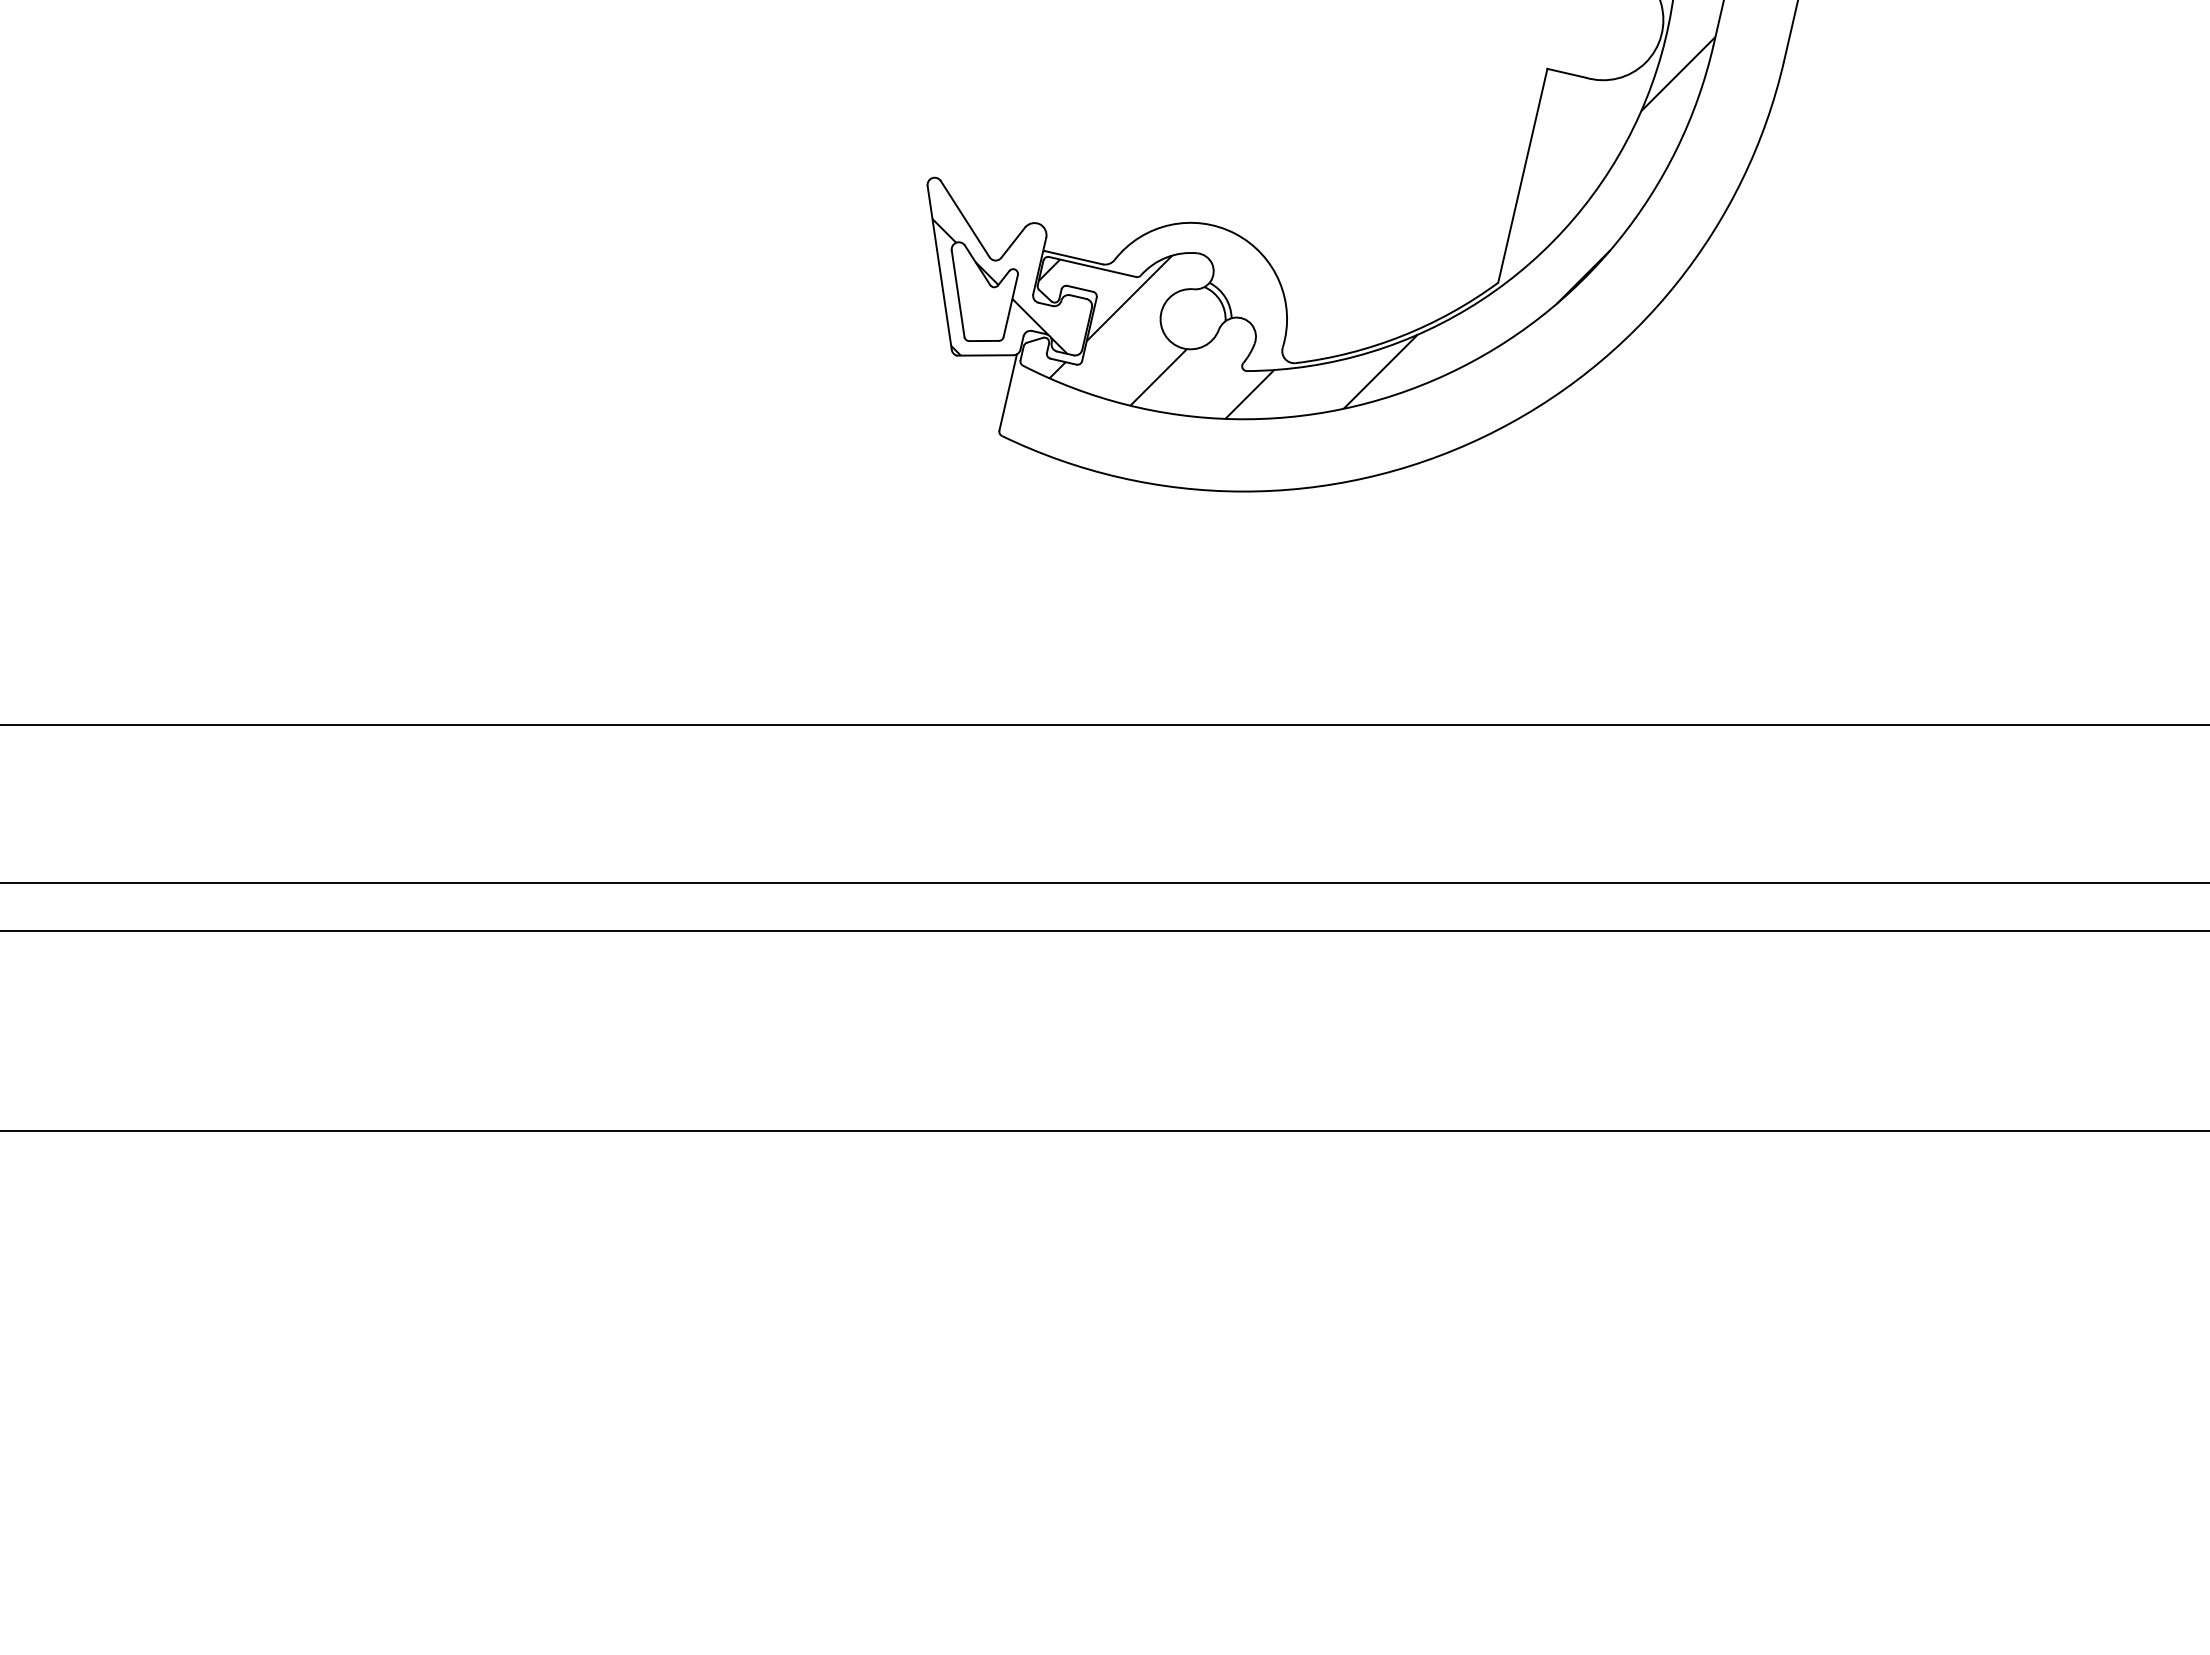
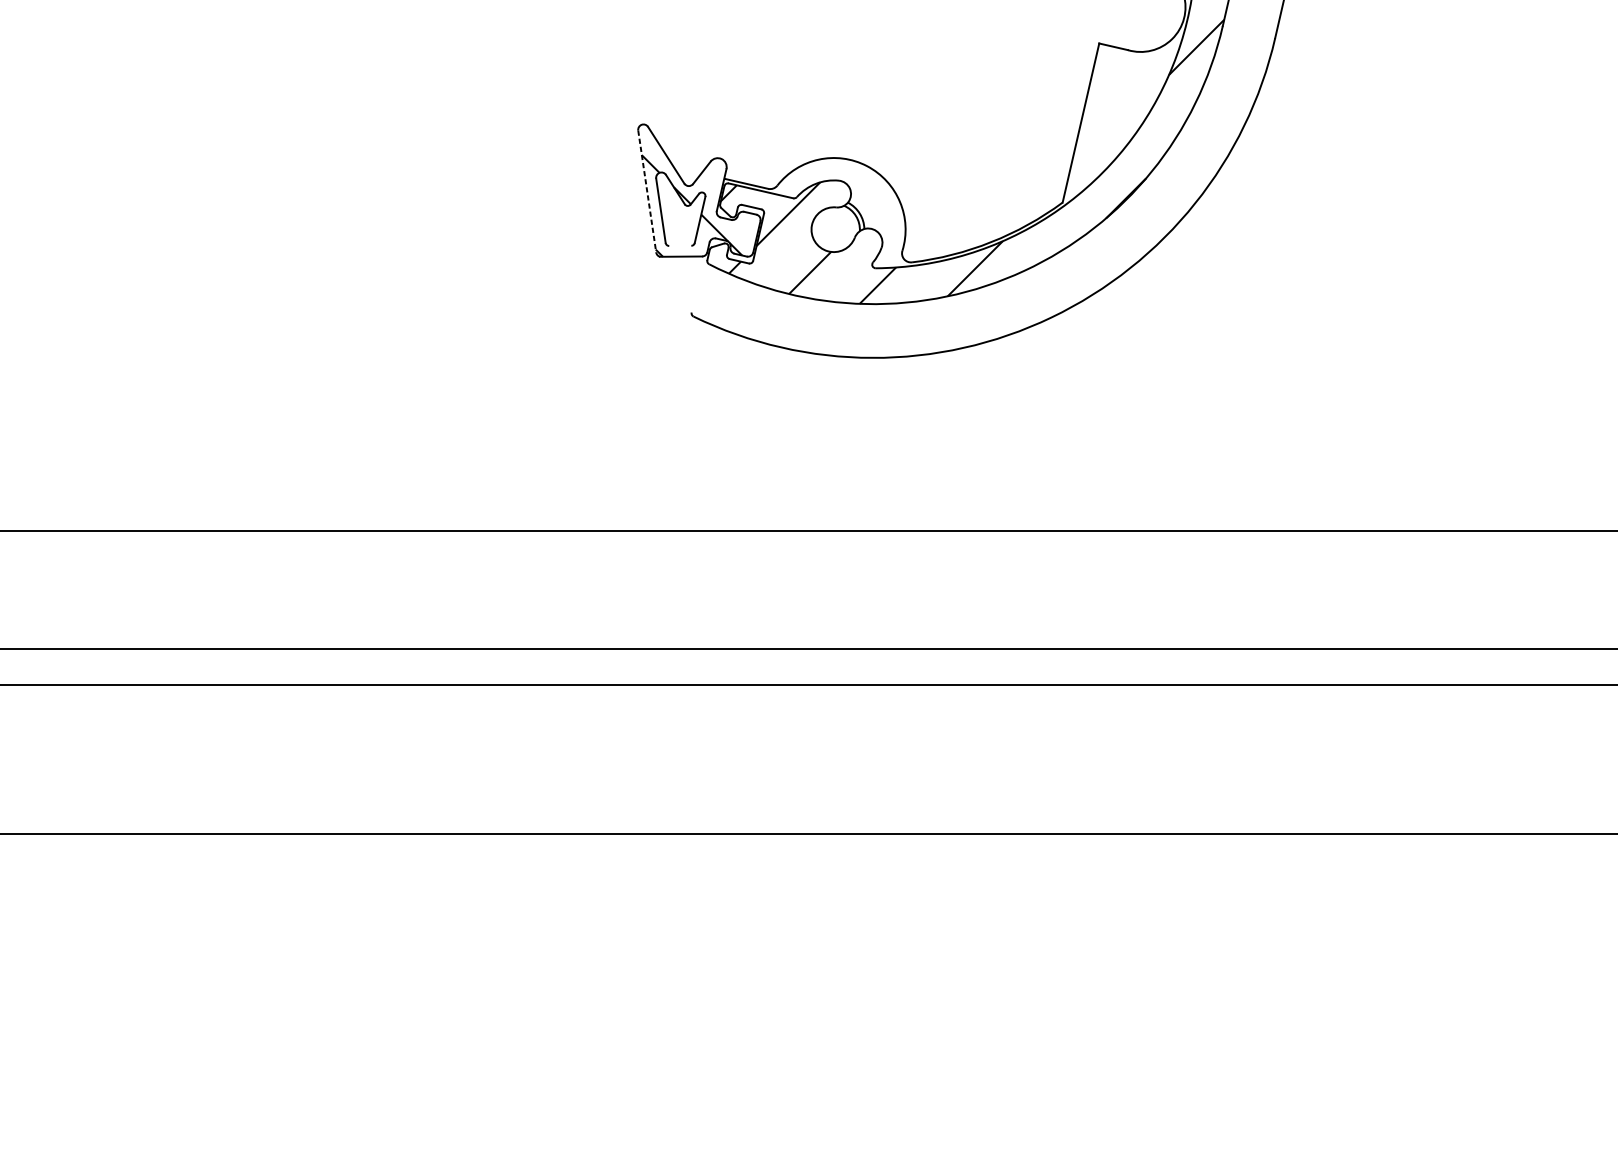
line: (939, 267) -> (647, 191), solid -> dashed
line: (983, 340) -> (679, 245), removed
line: (1007, 392) -> (697, 284), removed

